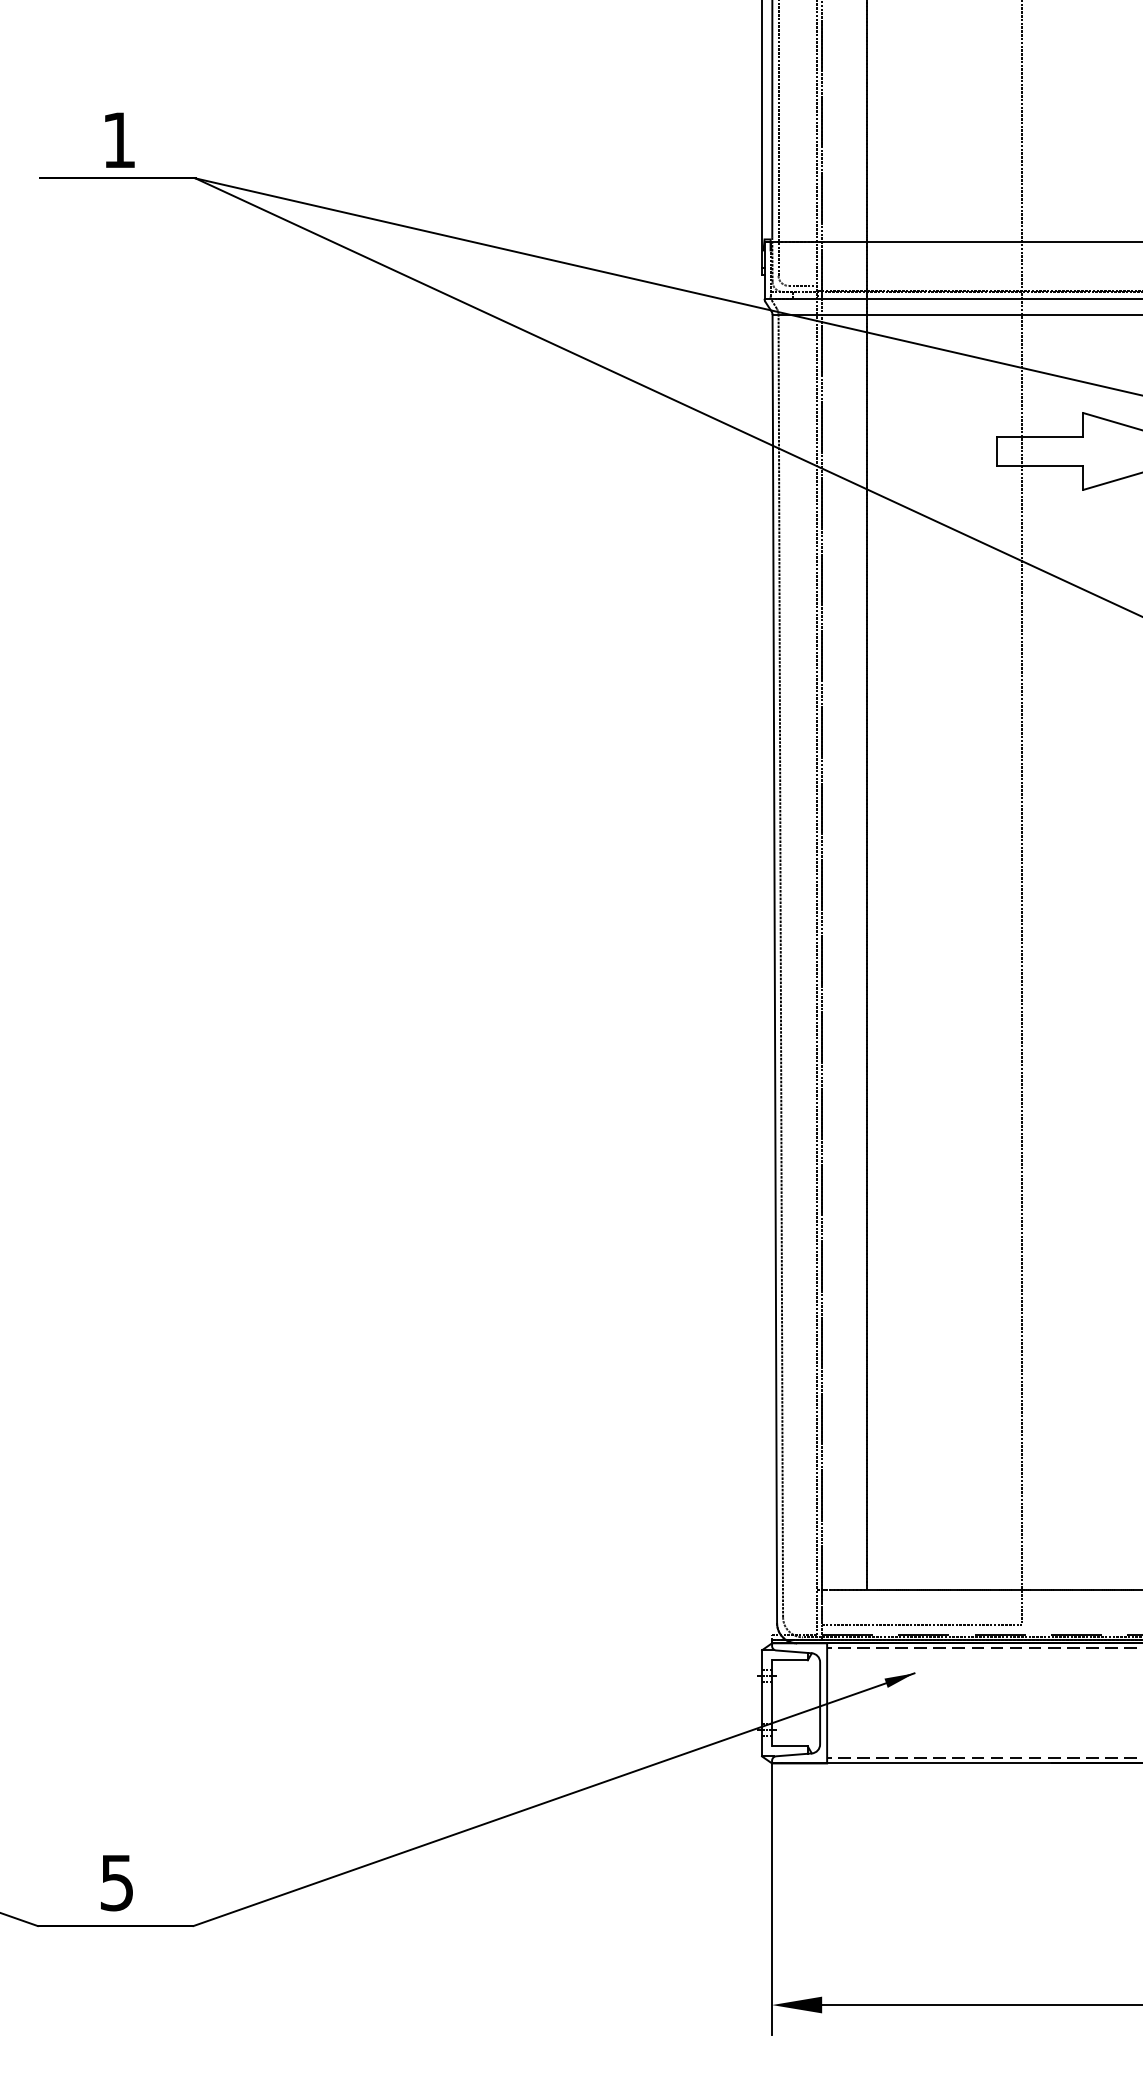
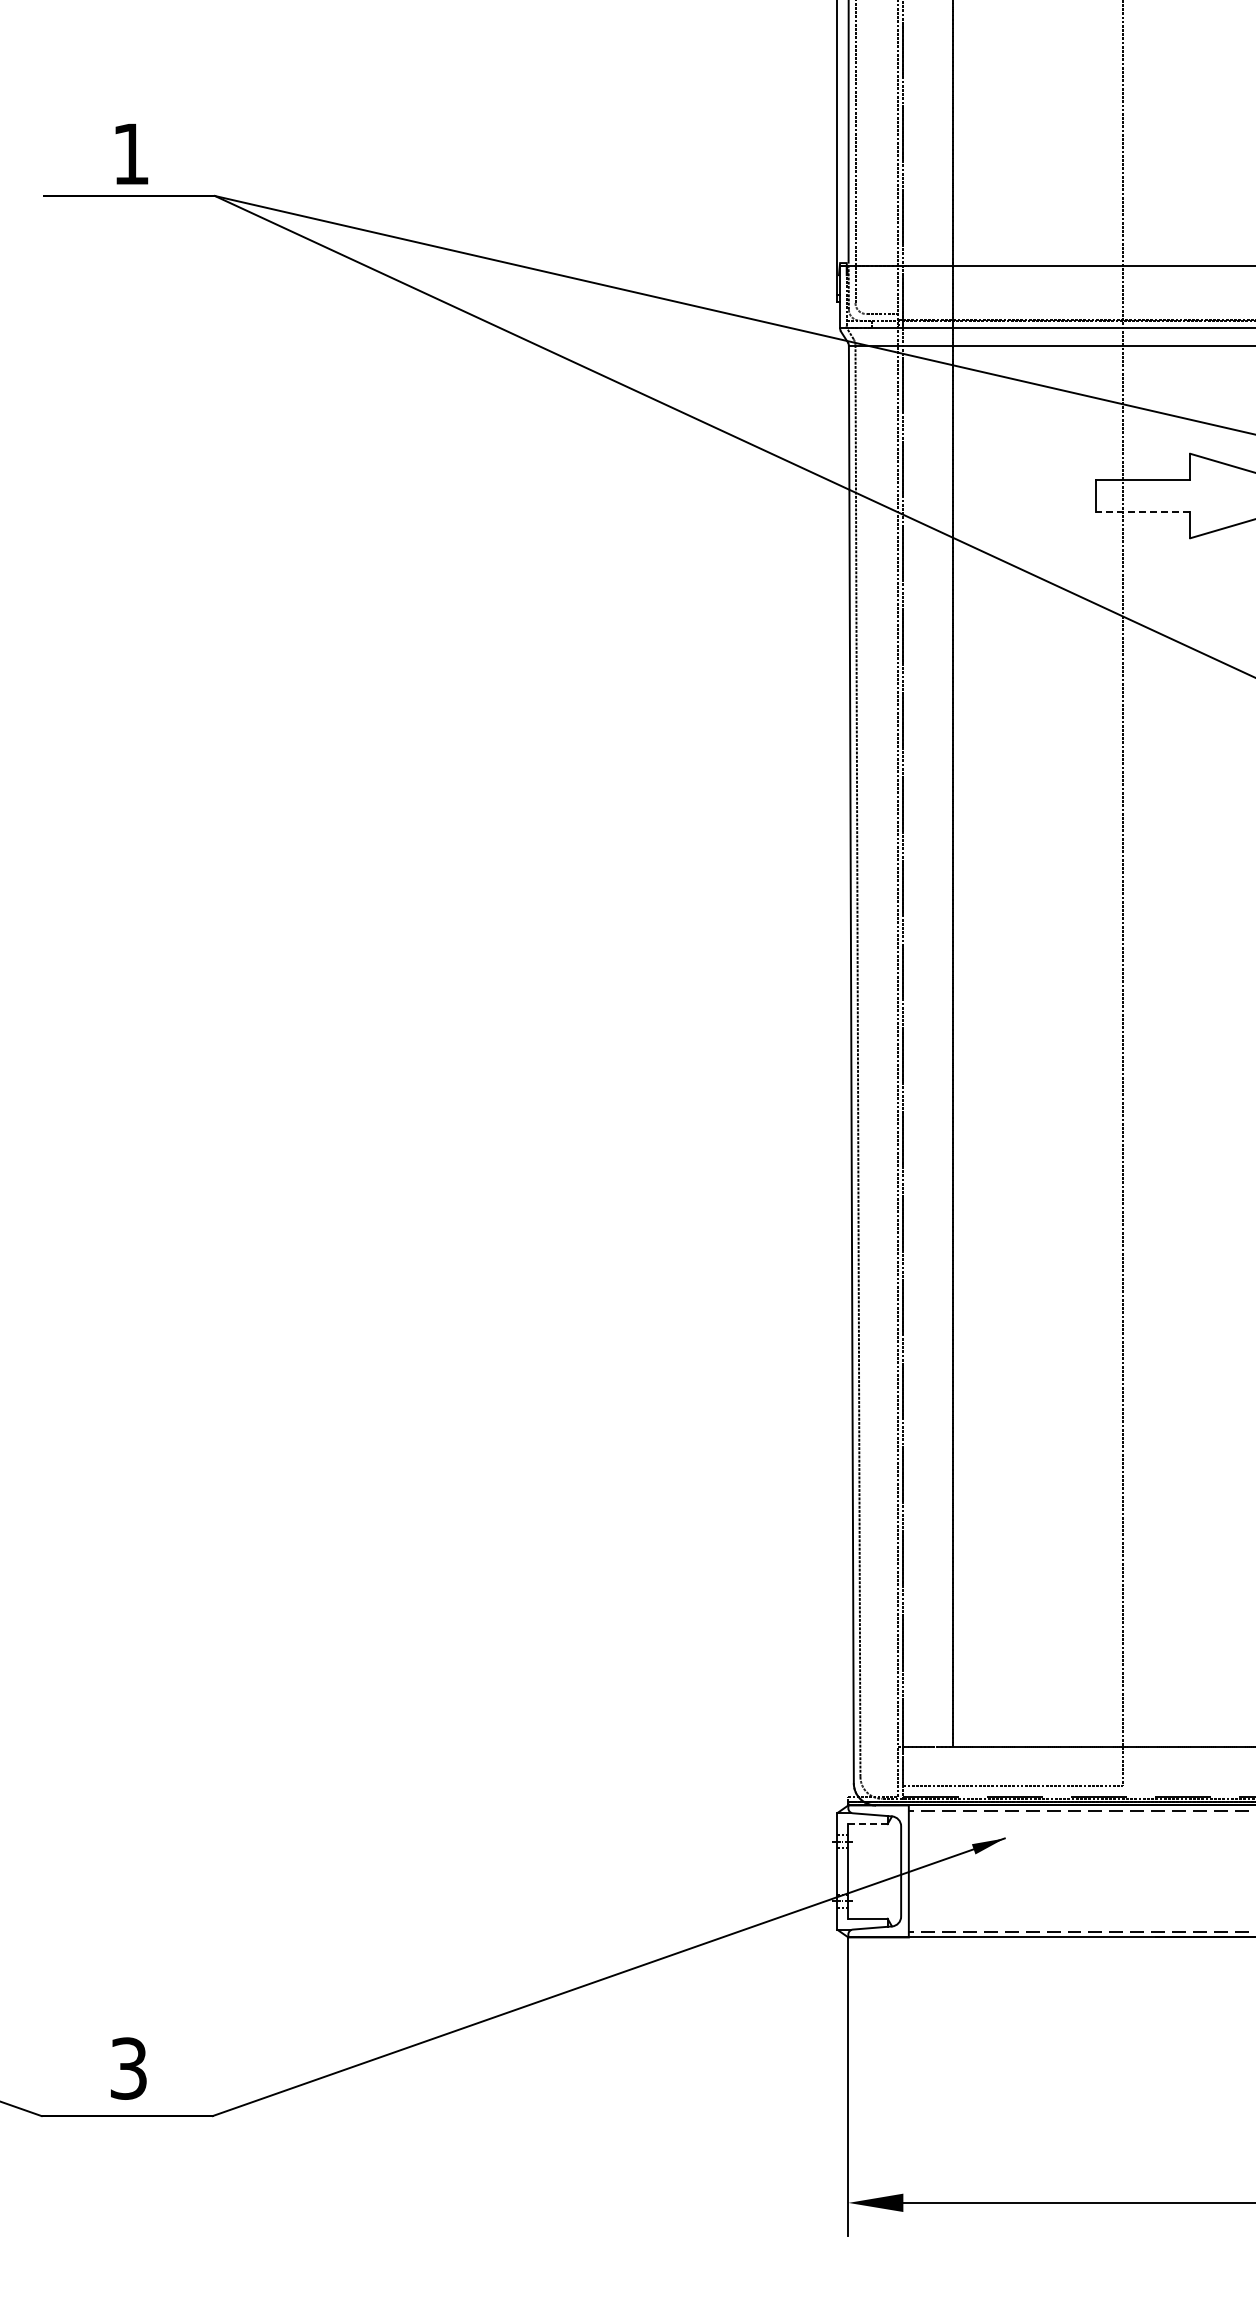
line: (1039, 466) -> (1142, 512), solid -> dashed
line: (789, 1660) -> (867, 1824), solid -> dashed
text: (116, 1882) -> (128, 2068), 5 -> 3

